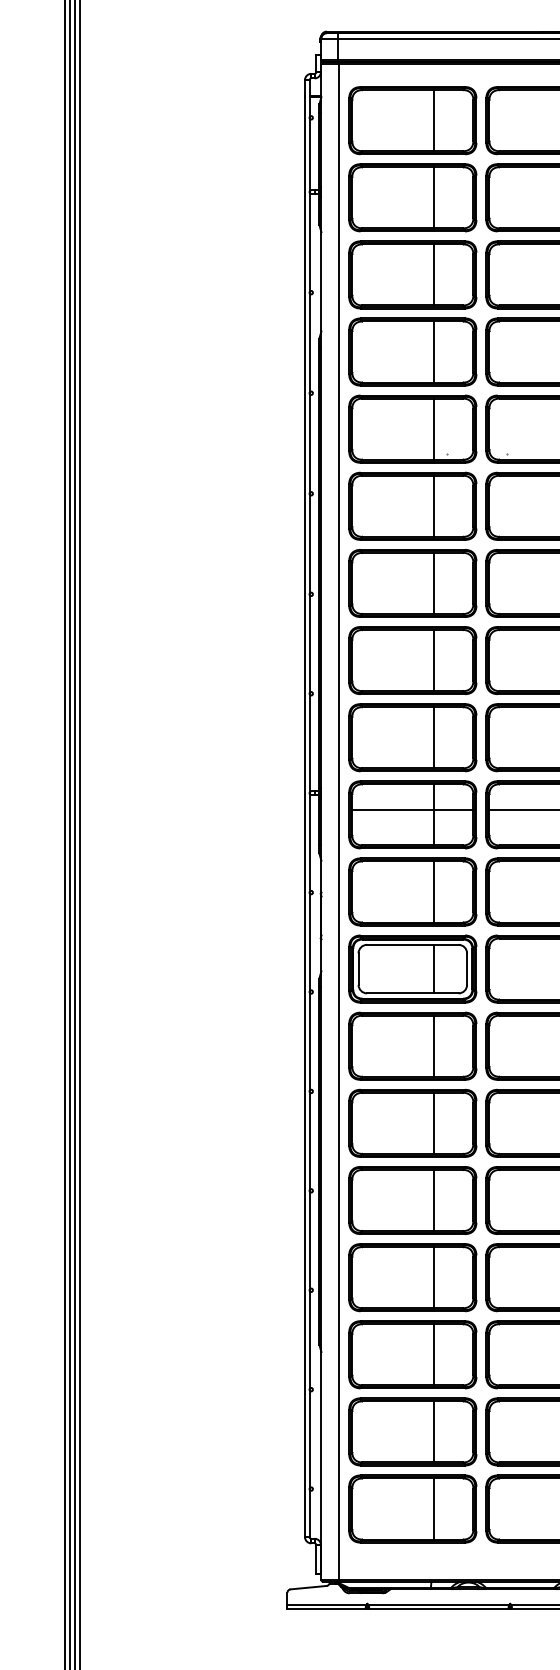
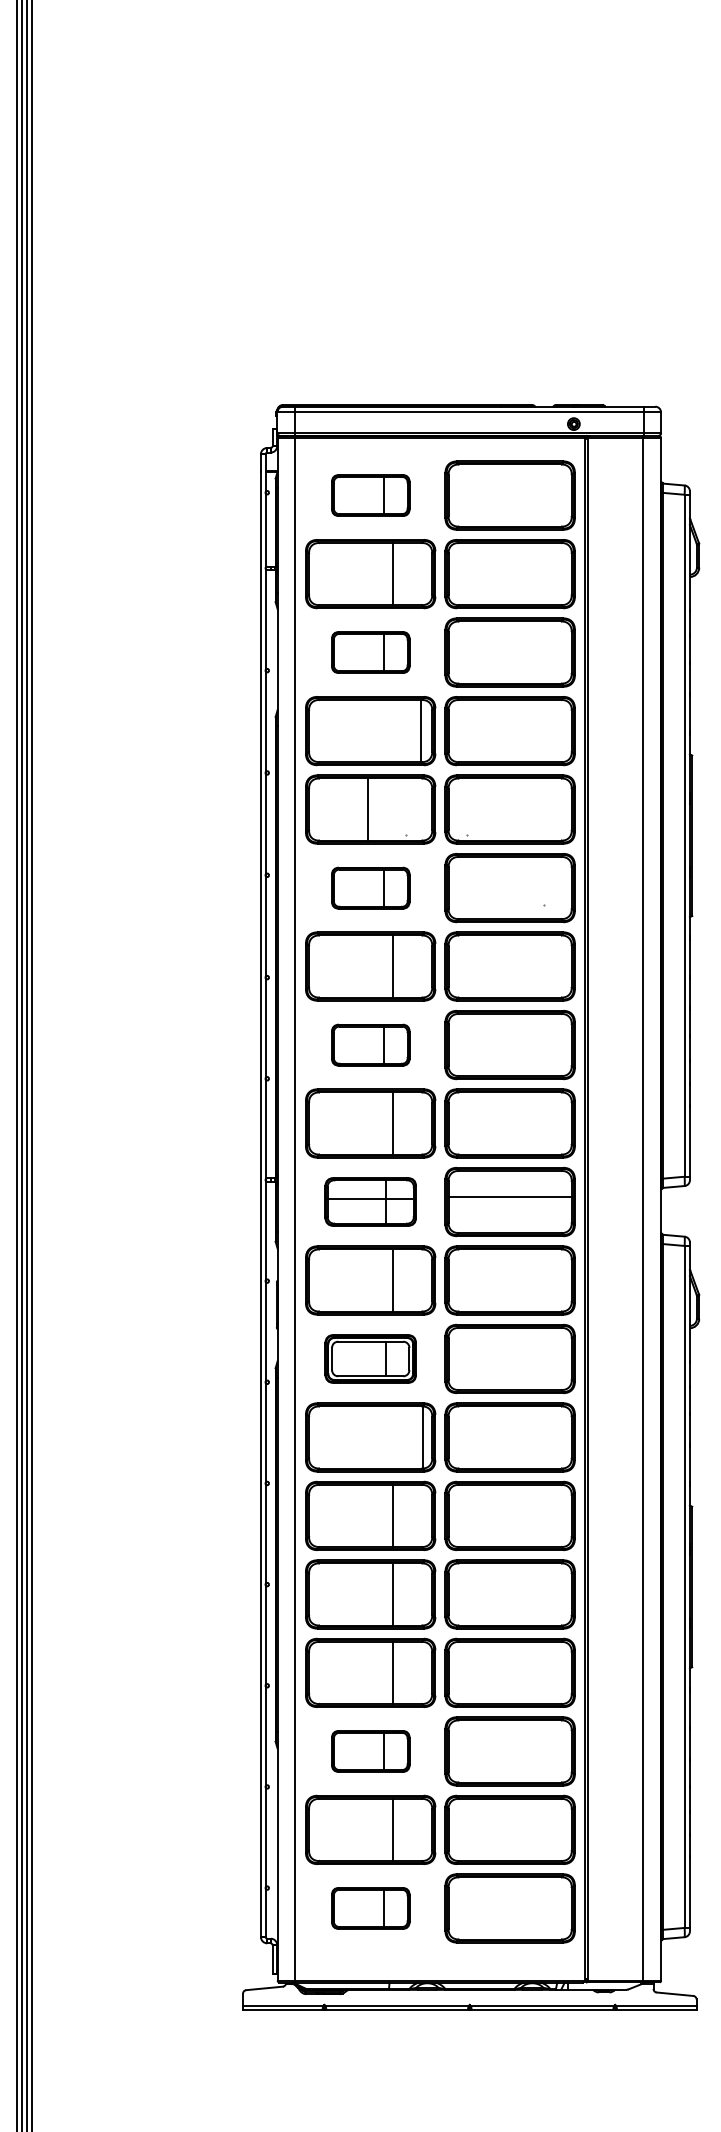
part: (412, 120) -> (370, 495), size x0.6
part: (412, 274) -> (370, 652), size x0.6
line: (434, 351) -> (420, 730), moved
line: (434, 429) -> (367, 809), moved
part: (412, 506) -> (370, 888), size x0.6
part: (412, 661) -> (370, 1045), size x0.6
part: (412, 814) -> (370, 1201), size x0.7
part: (412, 968) -> (370, 1358), size x0.7
line: (434, 1046) -> (422, 1437), moved
part: (412, 1354) -> (370, 1751), size x0.6
part: (412, 1509) -> (370, 1908), size x0.6

